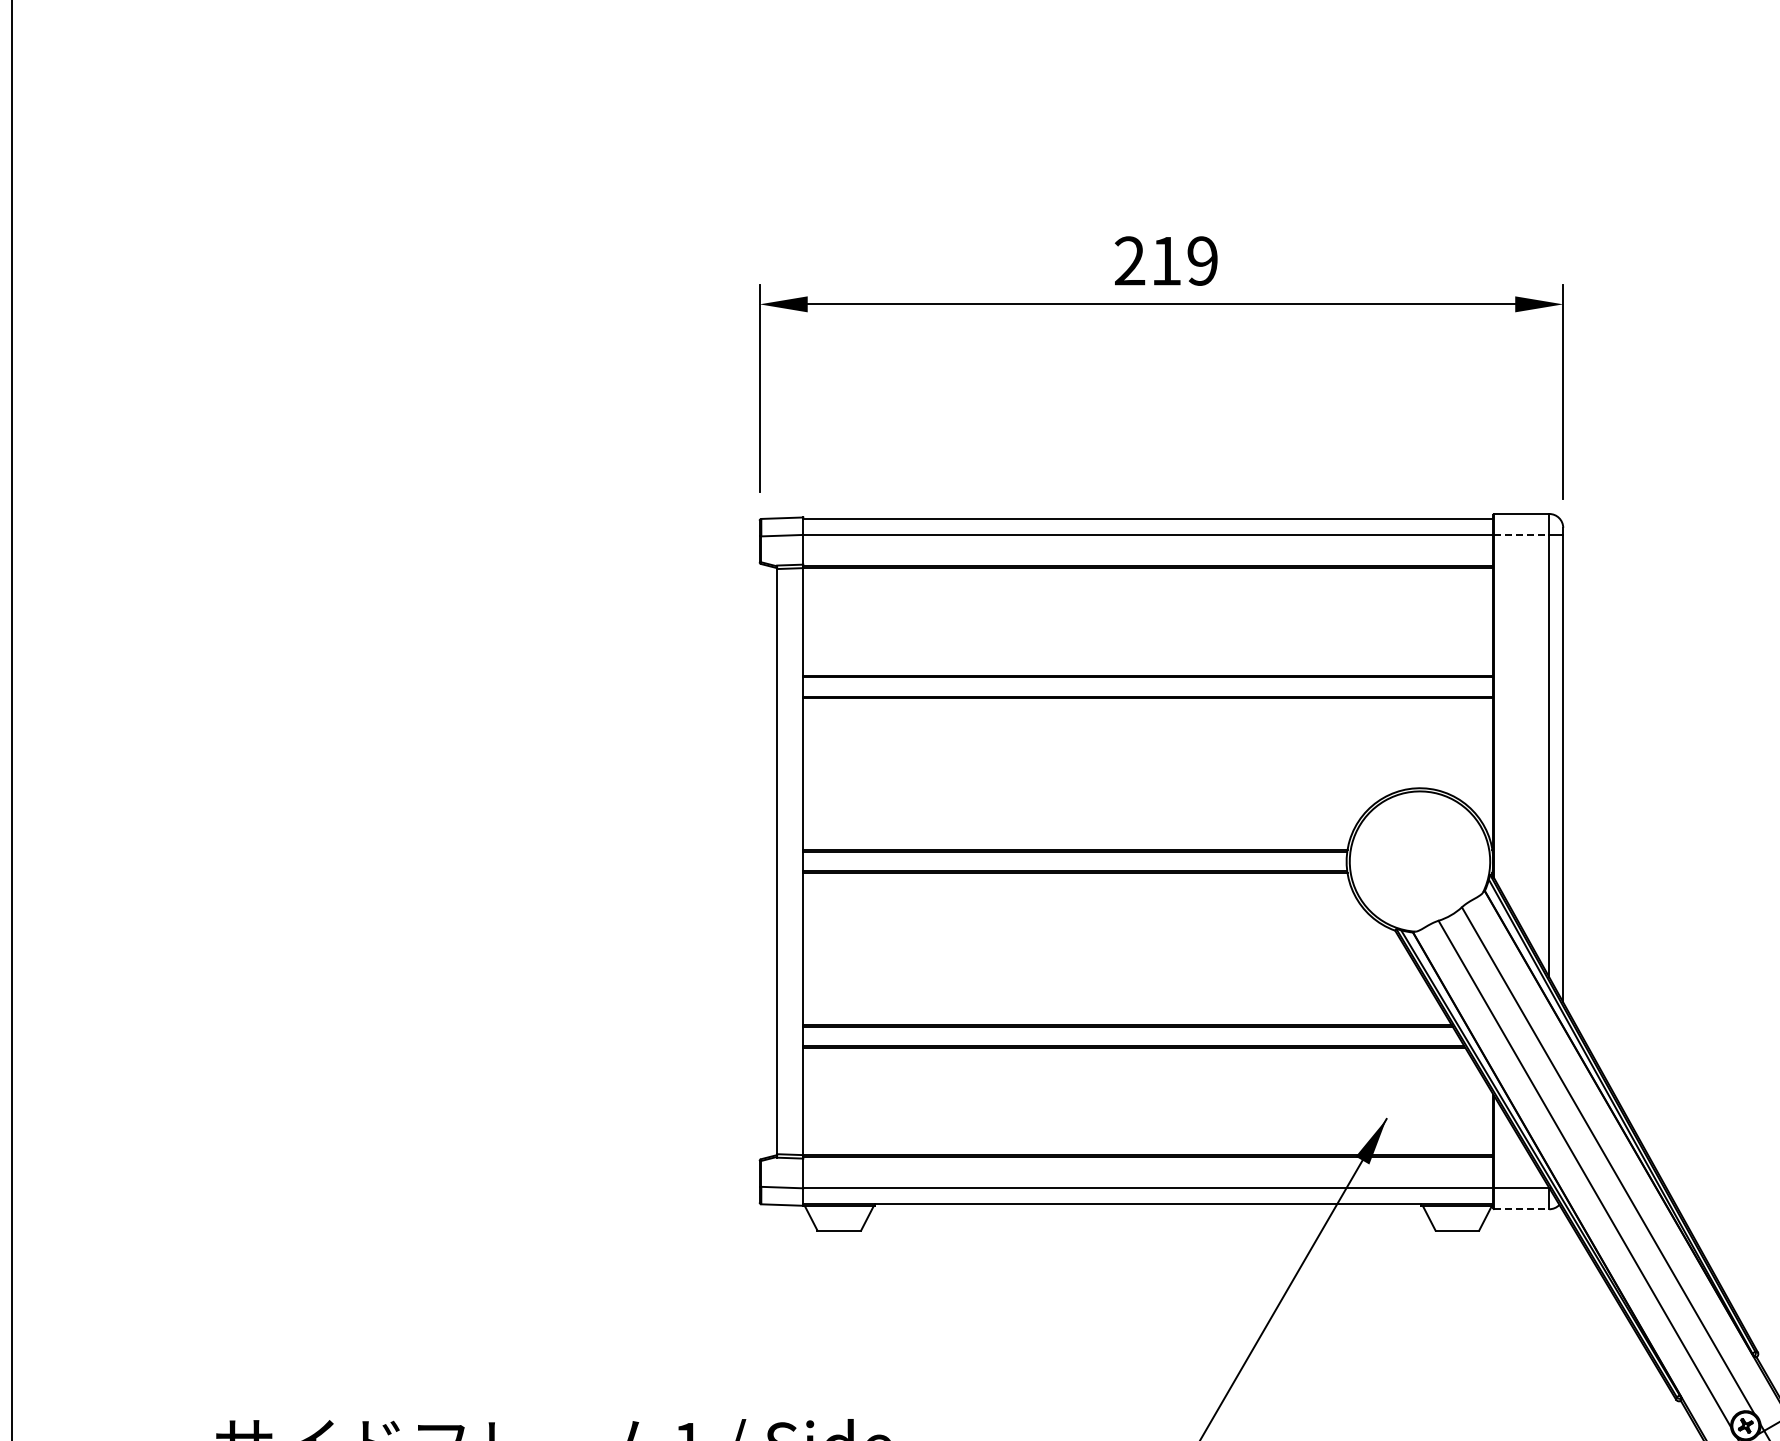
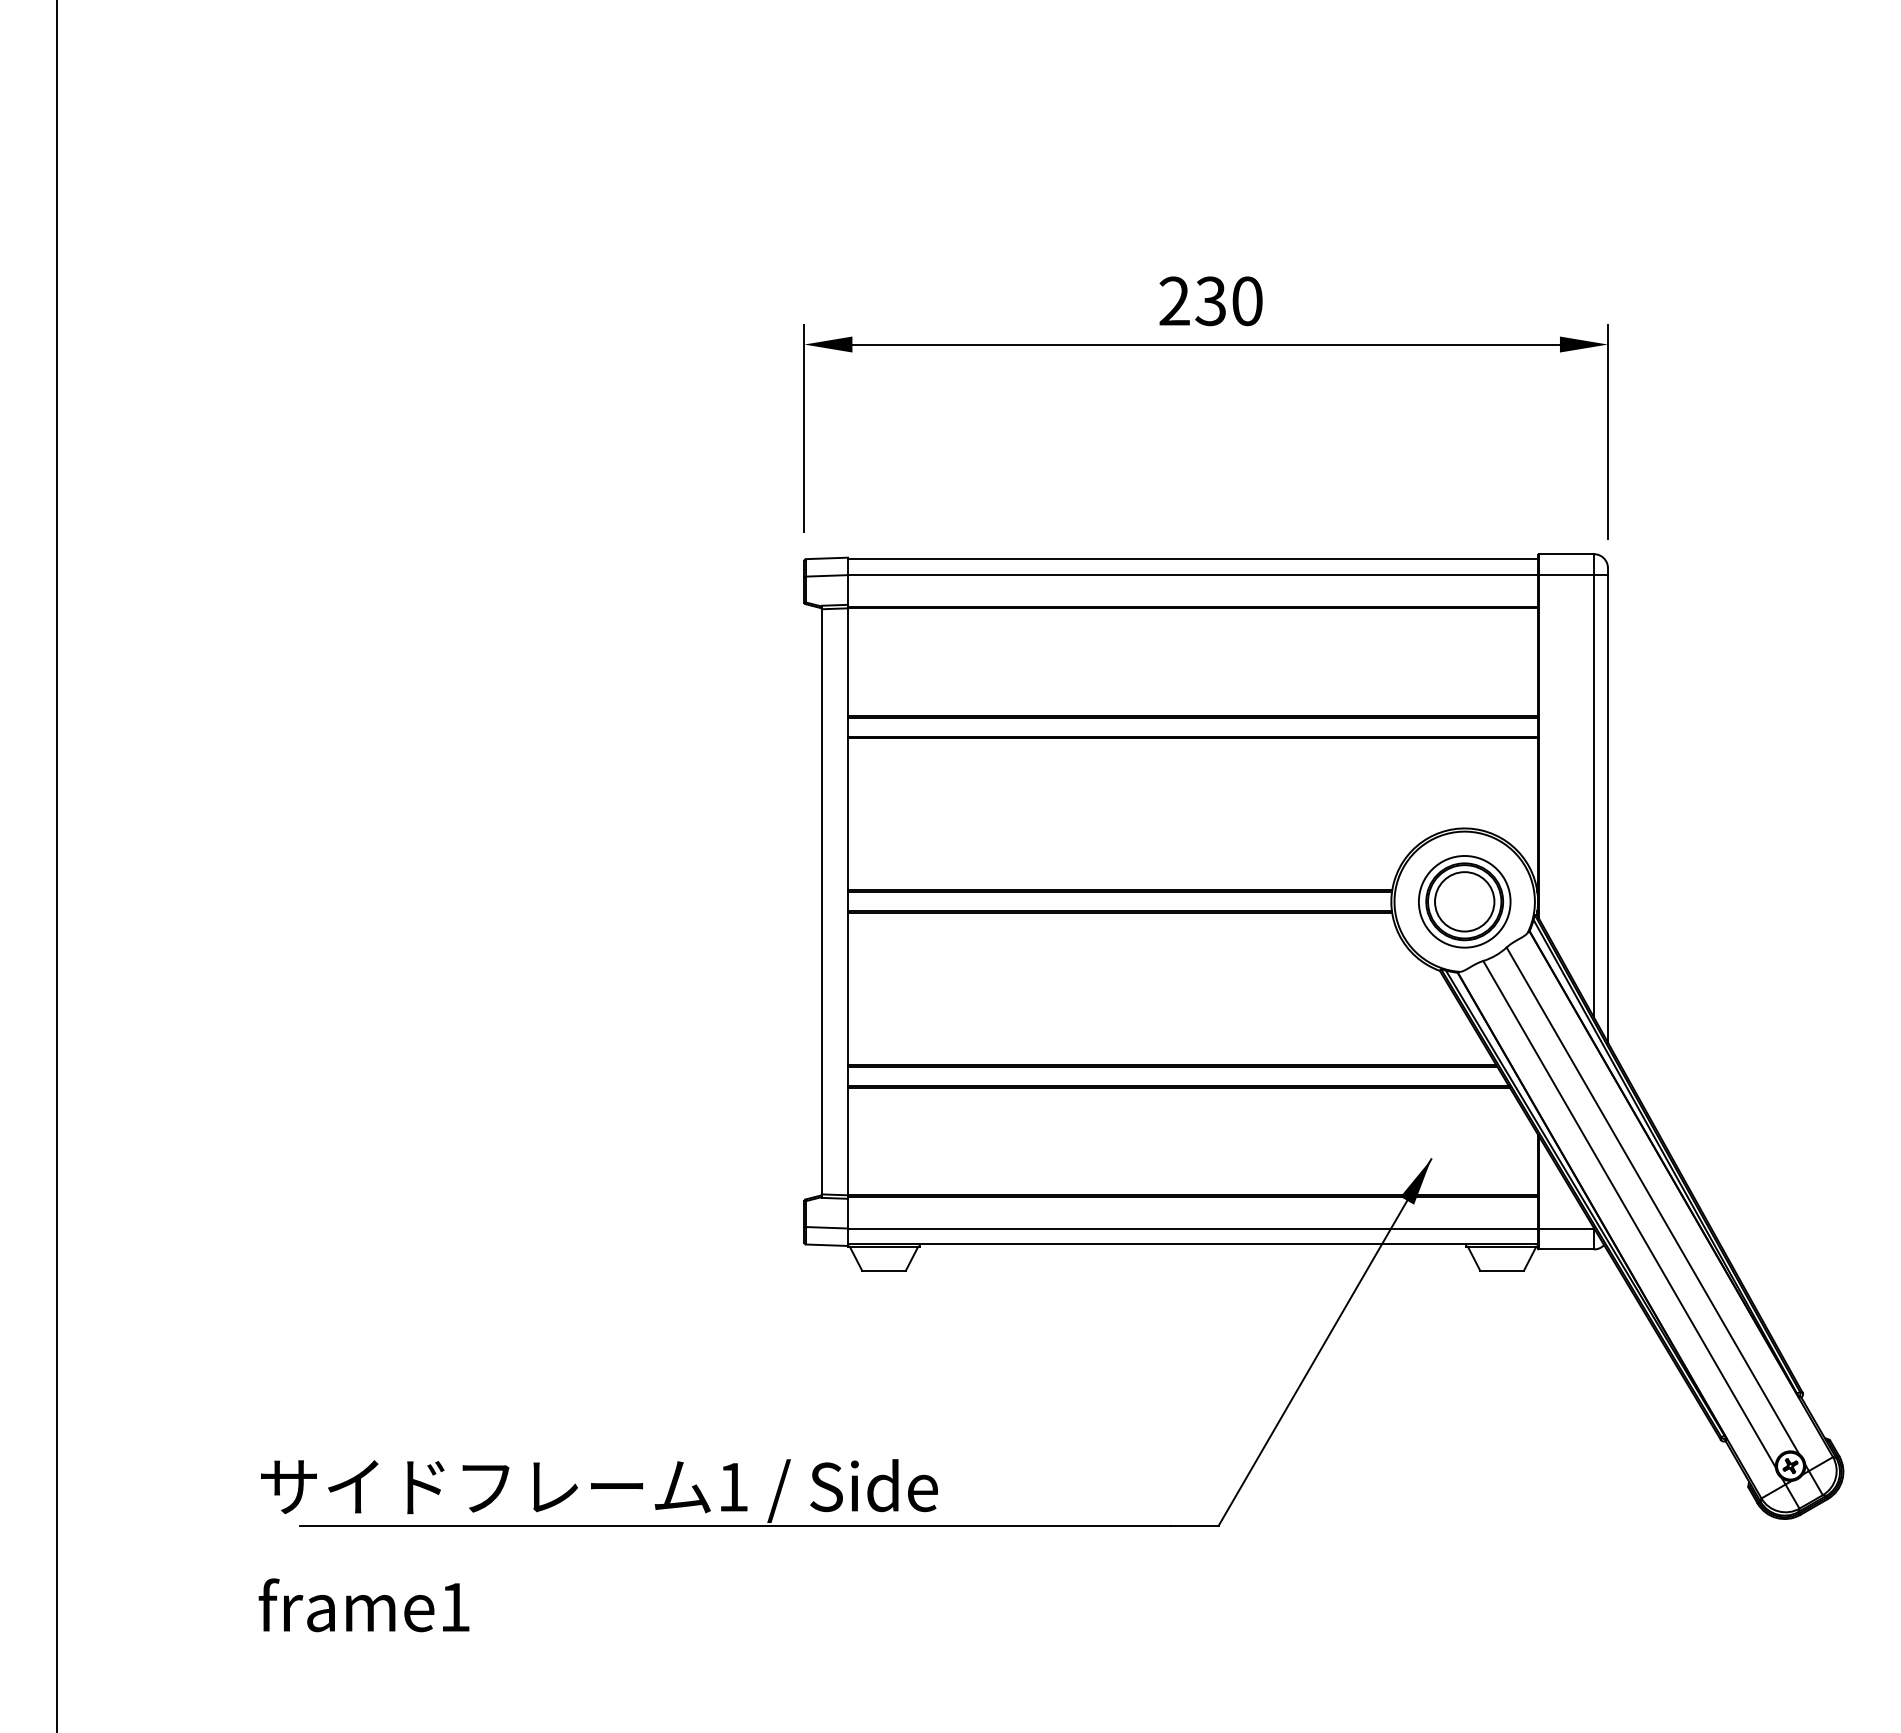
text: (1183, 261) -> (1228, 301), 219 -> 230
line: (1521, 535) -> (1566, 575), dashed -> solid
part: (1419, 861) -> (1464, 901), added
line: (1521, 1209) -> (1566, 1249), dashed -> solid

